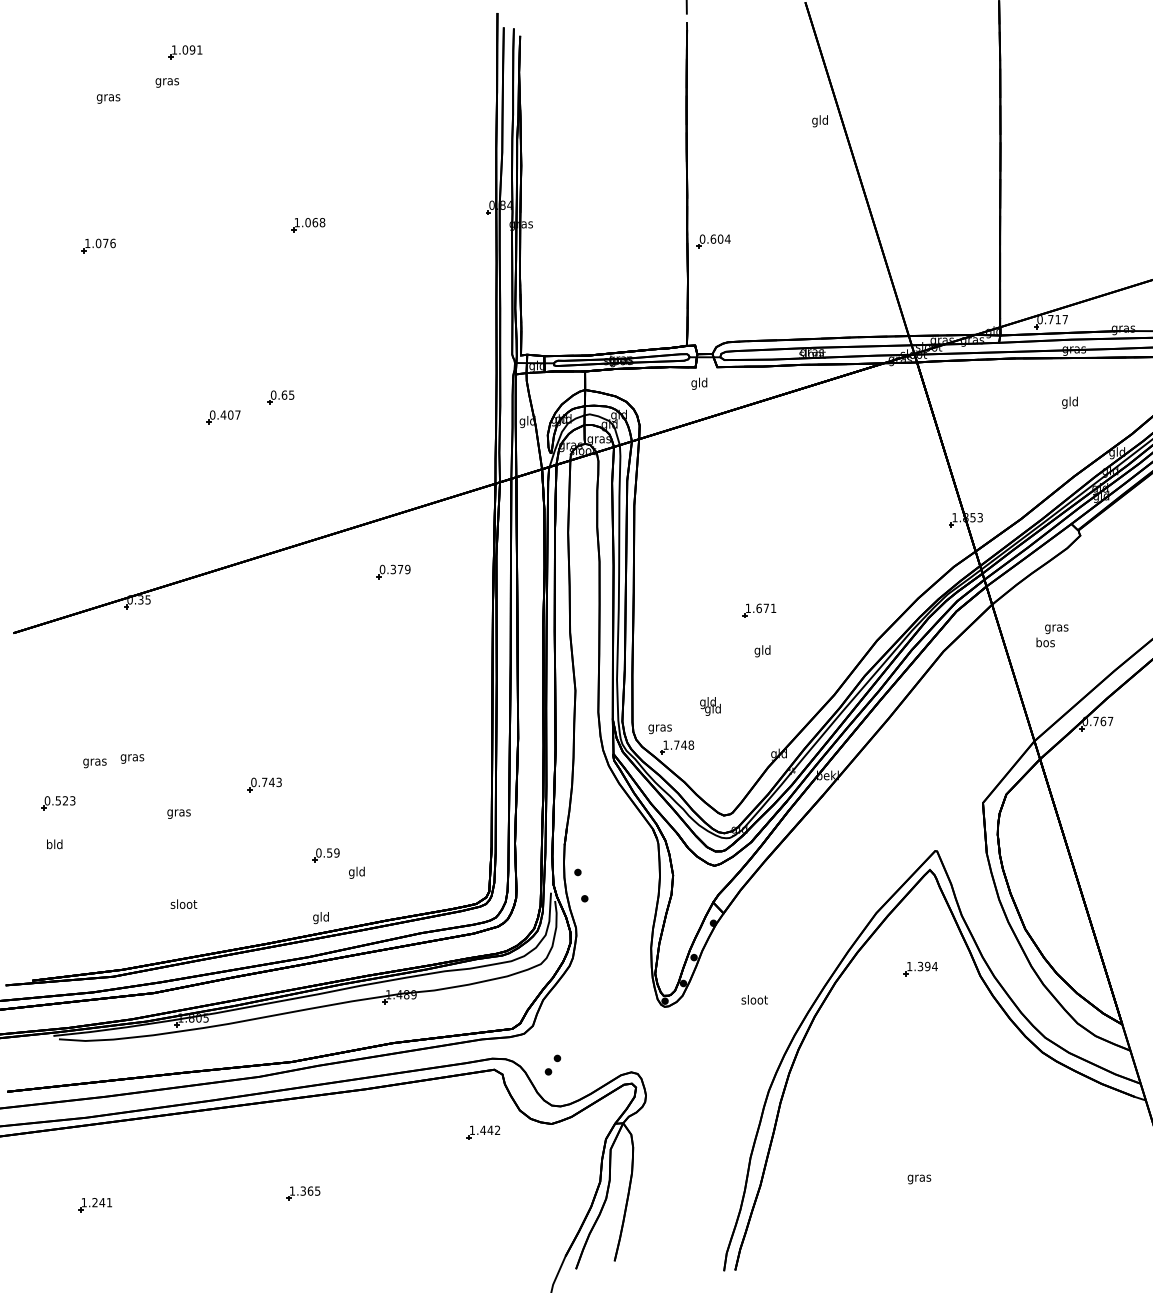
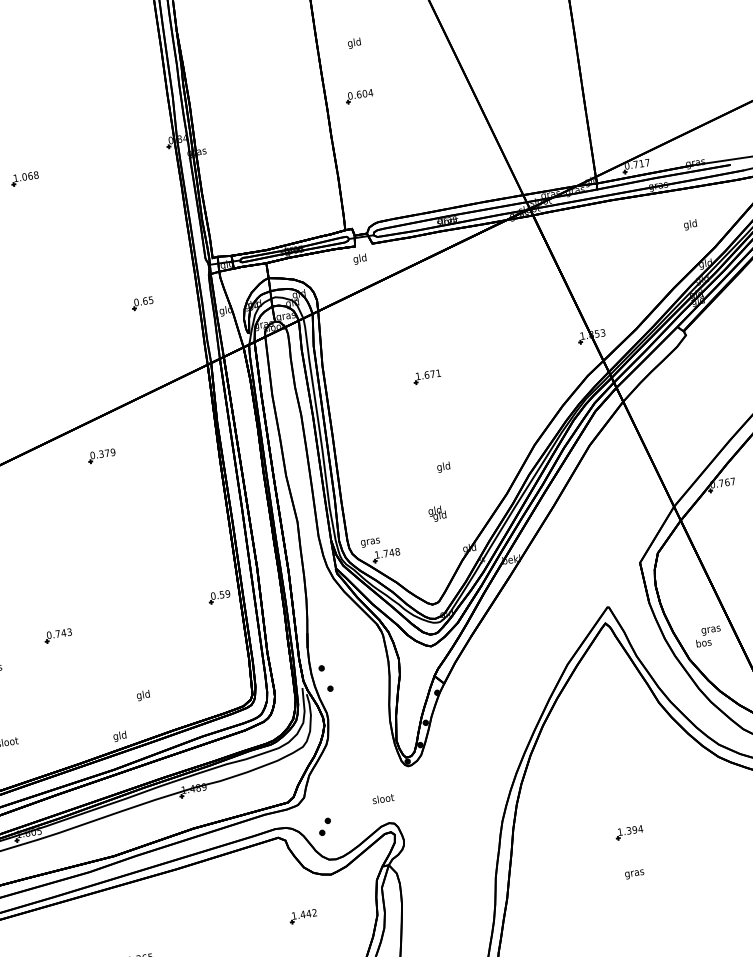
text: (819, 121) -> (353, 43), moved
part: (713, 241) -> (359, 96), moved
part: (280, 397) -> (142, 303), moved
text: (1069, 402) -> (690, 224), moved
part: (393, 571) -> (101, 455), moved
part: (759, 610) -> (427, 376), moved
text: (1052, 635) -> (708, 636), moved
text: (710, 706) -> (437, 513), moved
part: (325, 855) -> (218, 597), moved
part: (920, 968) -> (629, 832), moved
text: (754, 999) -> (383, 798), moved
part: (483, 1132) -> (303, 916), moved

